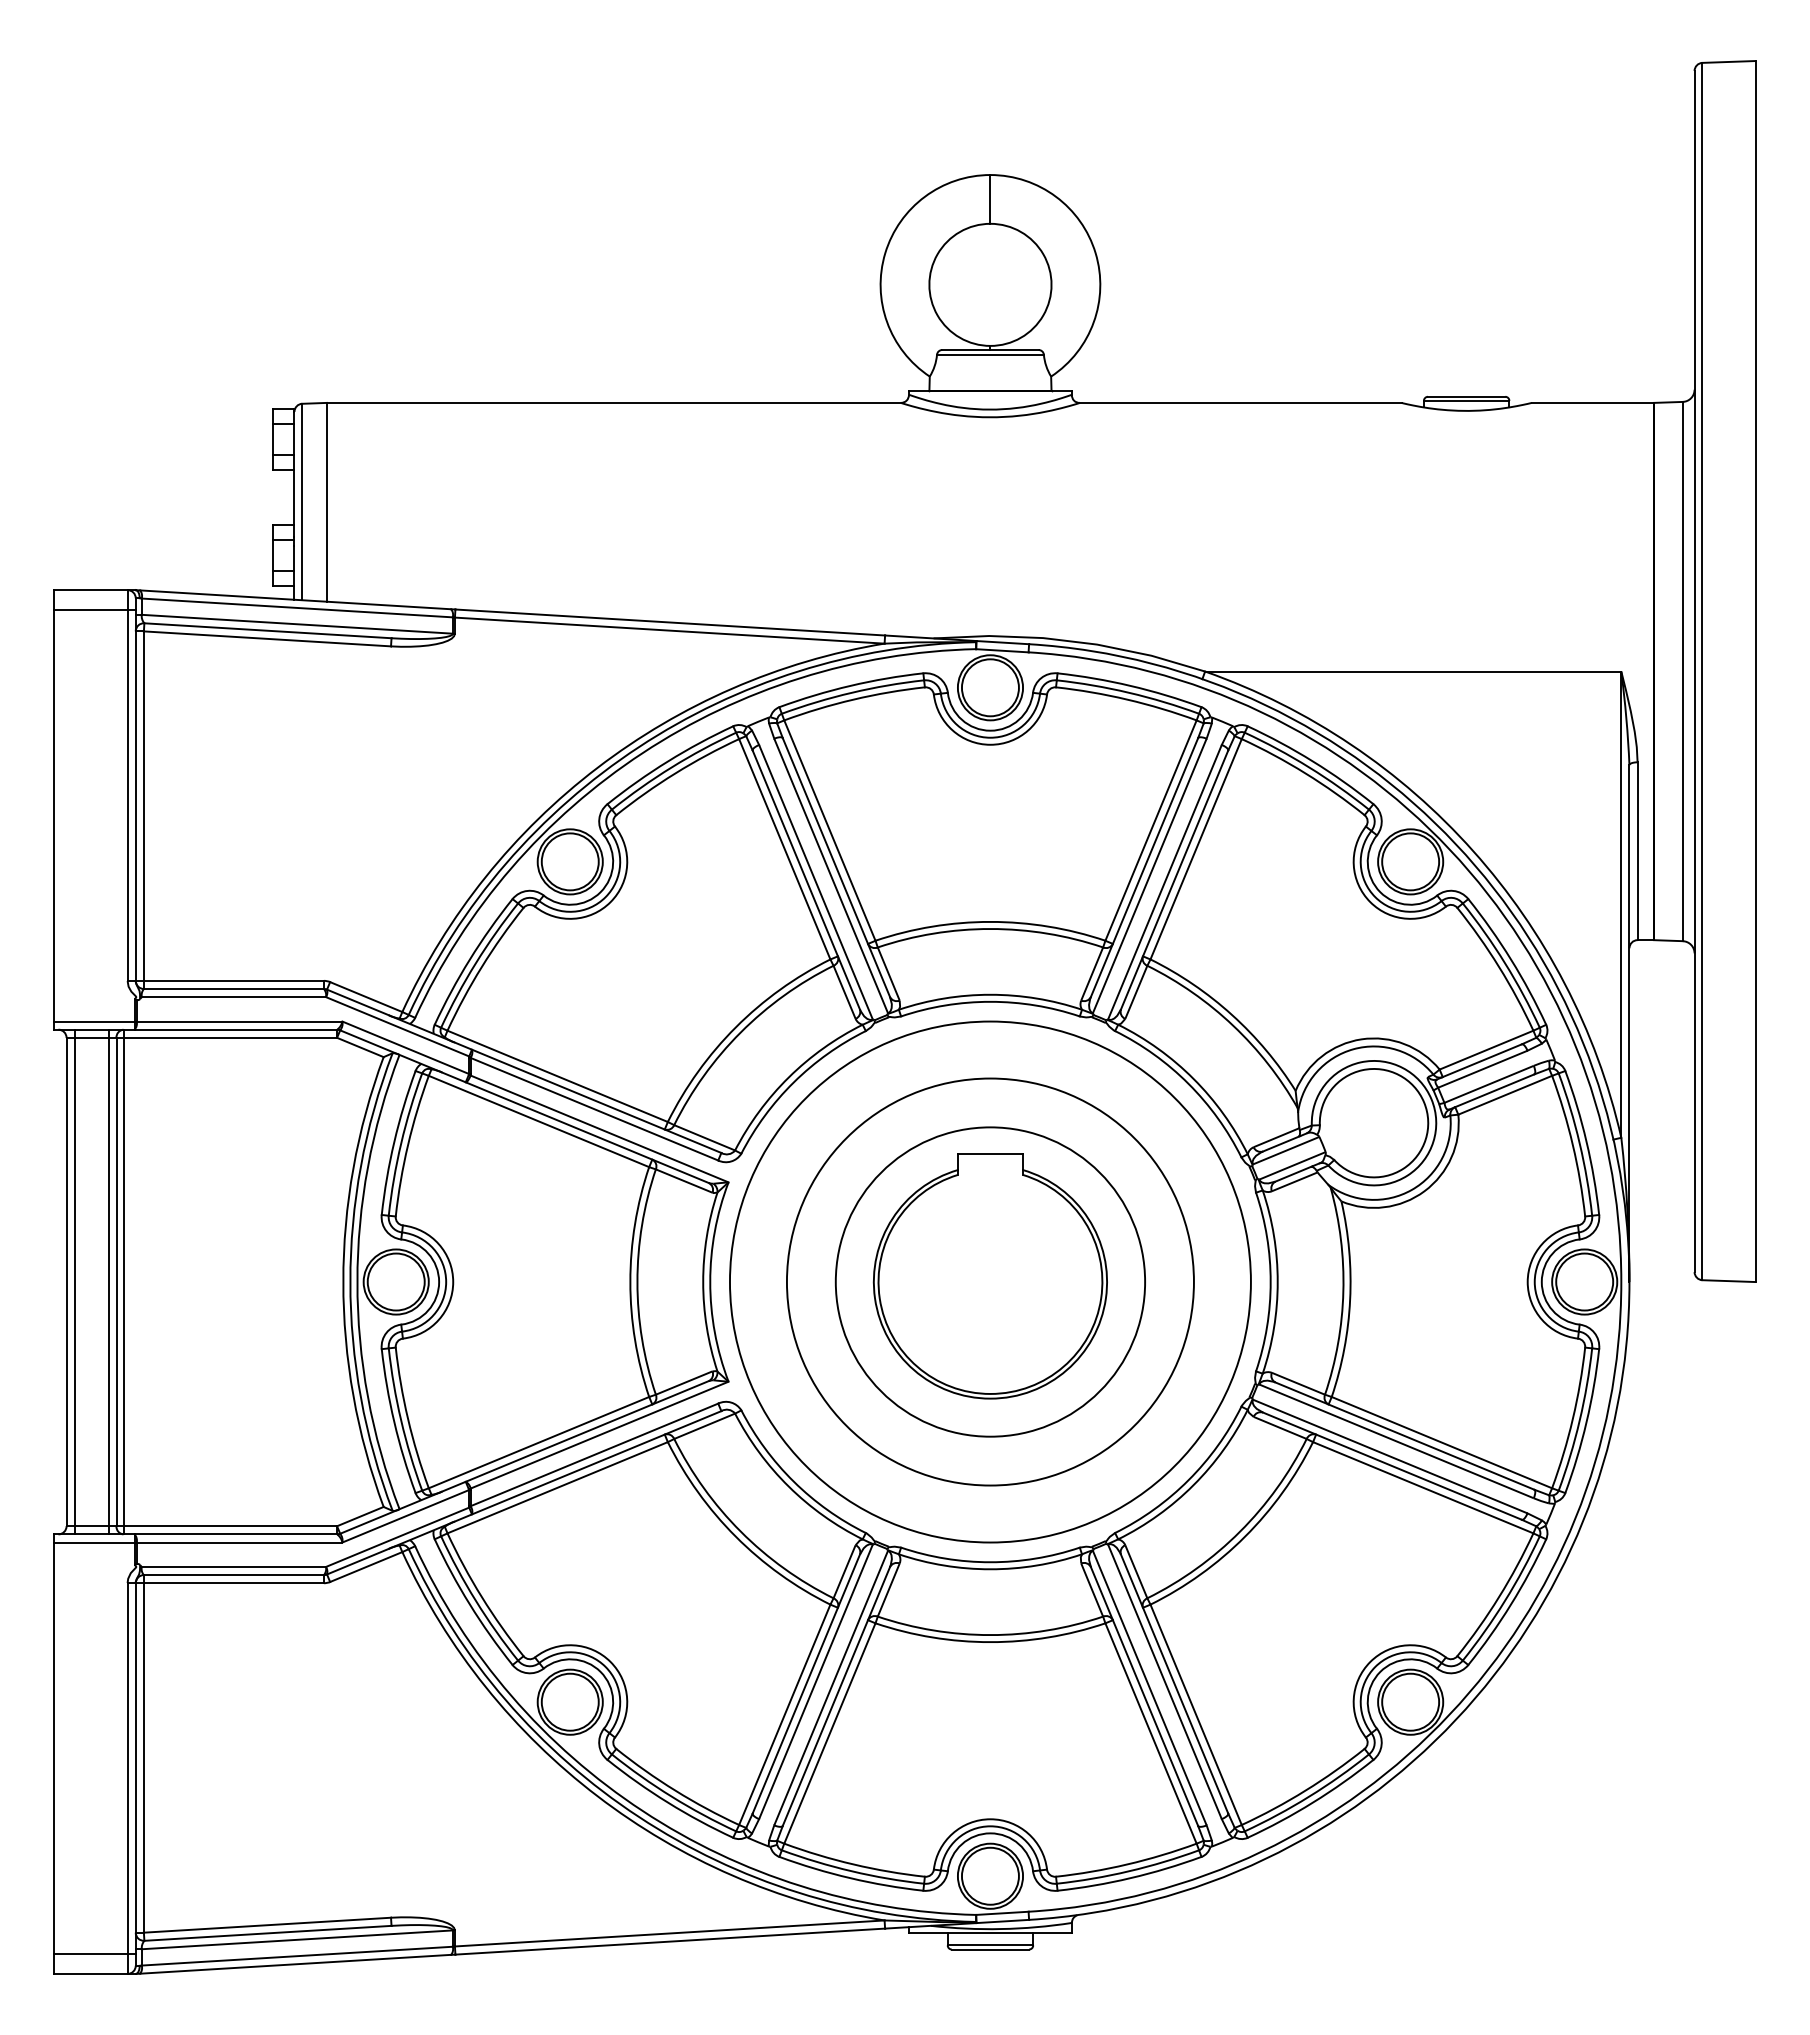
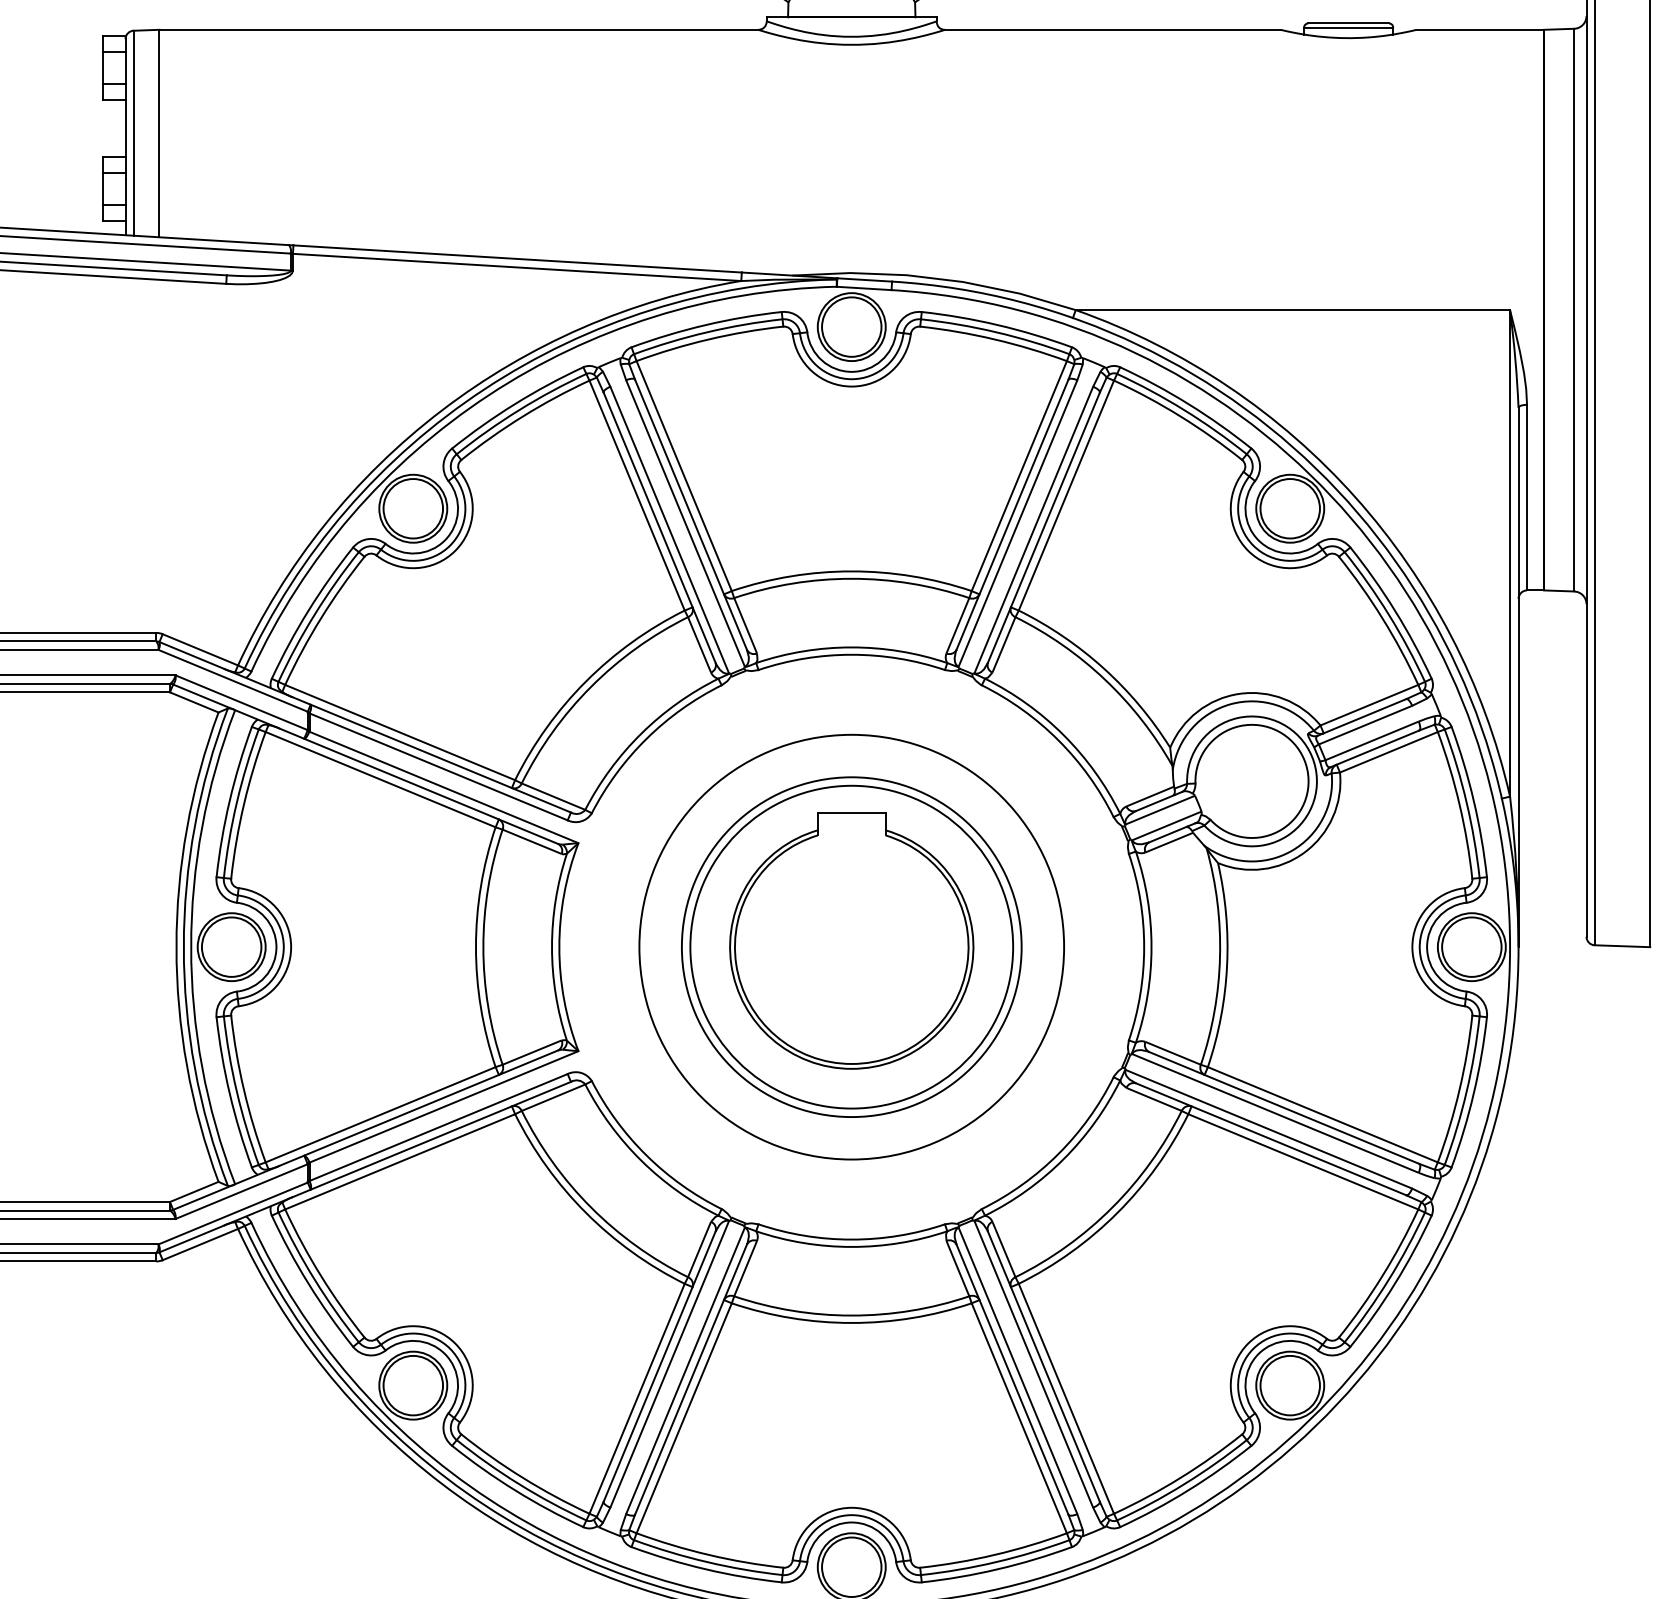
circle: (990, 1281) -> (851, 946), size x0.62

